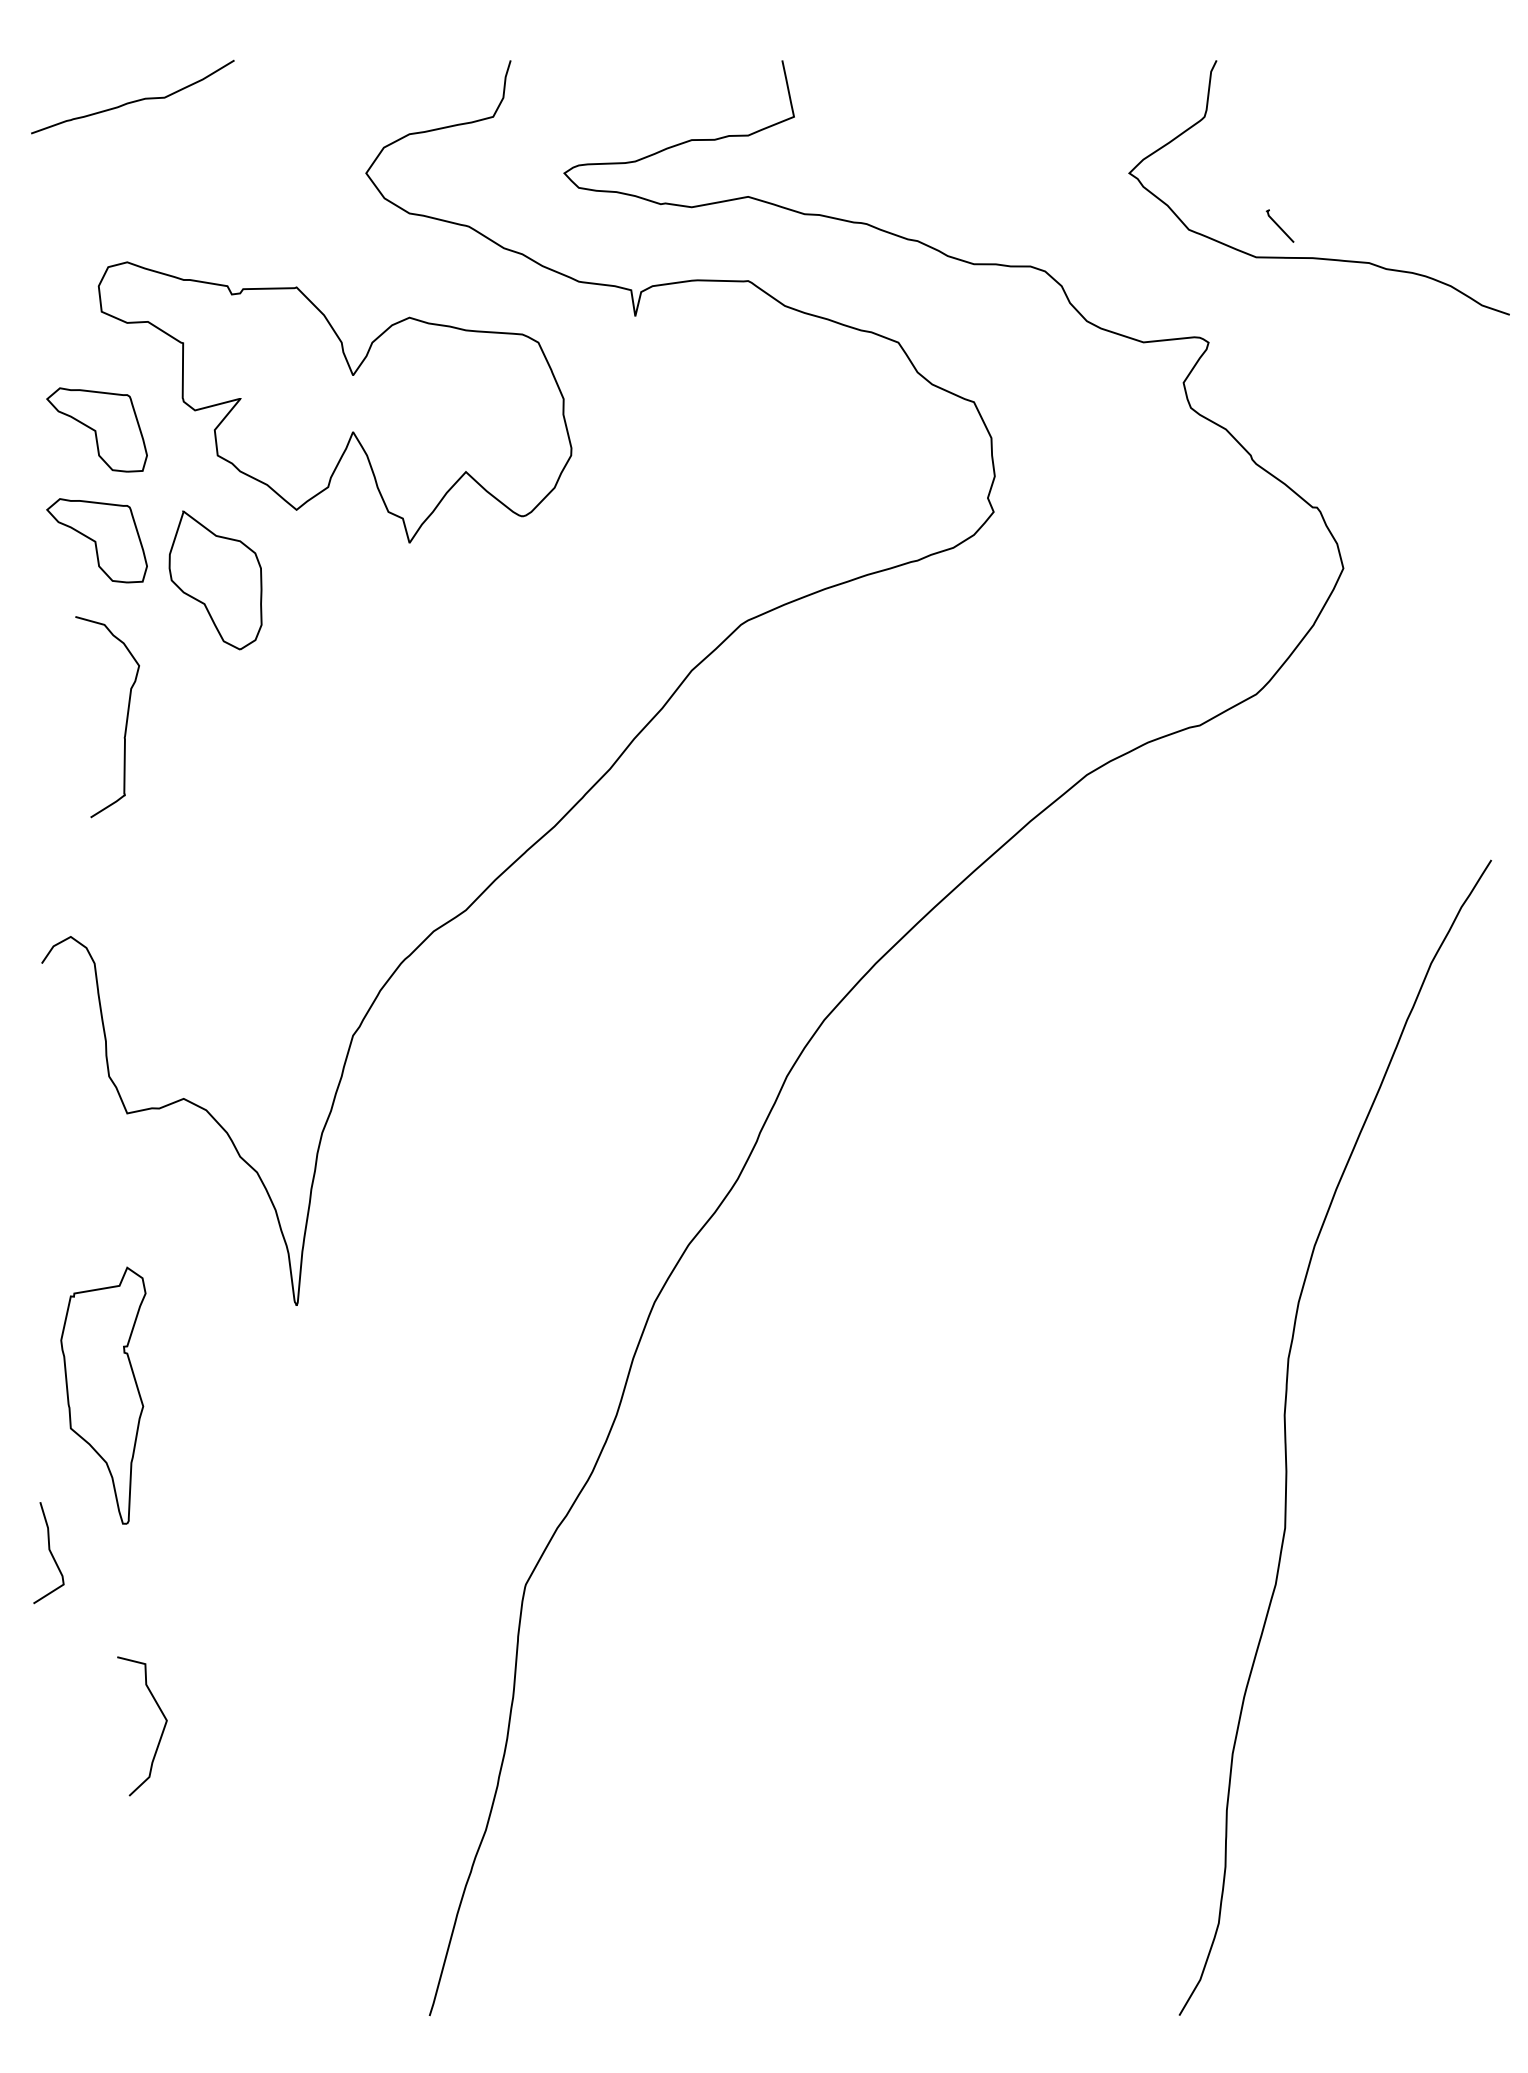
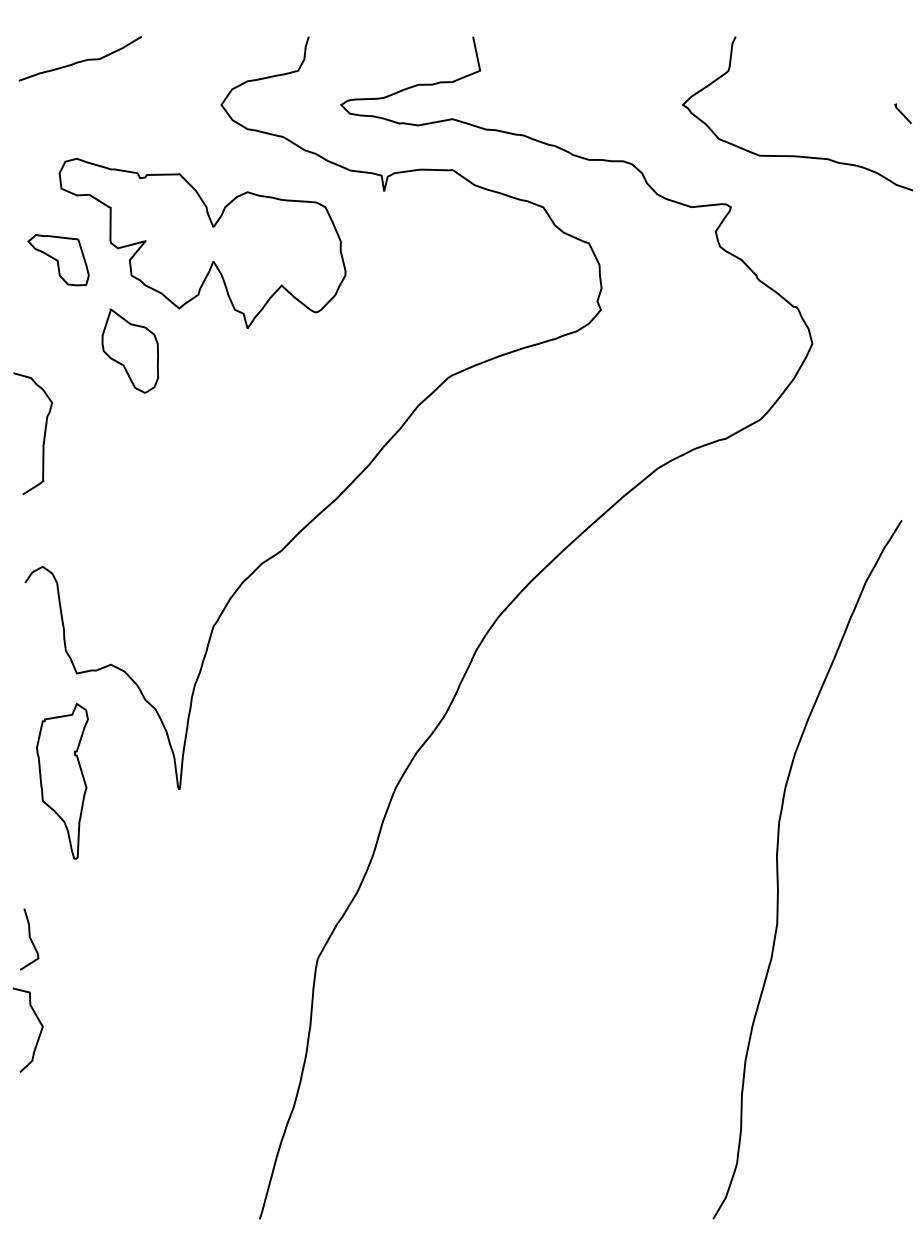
curve: (1279, 225) -> (902, 113), moved
part: (96, 541) -> (58, 327), removed
curve: (124, 721) -> (43, 436), moved
part: (103, 1394) -> (62, 780), moved
curve: (159, 1735) -> (38, 1035), moved

